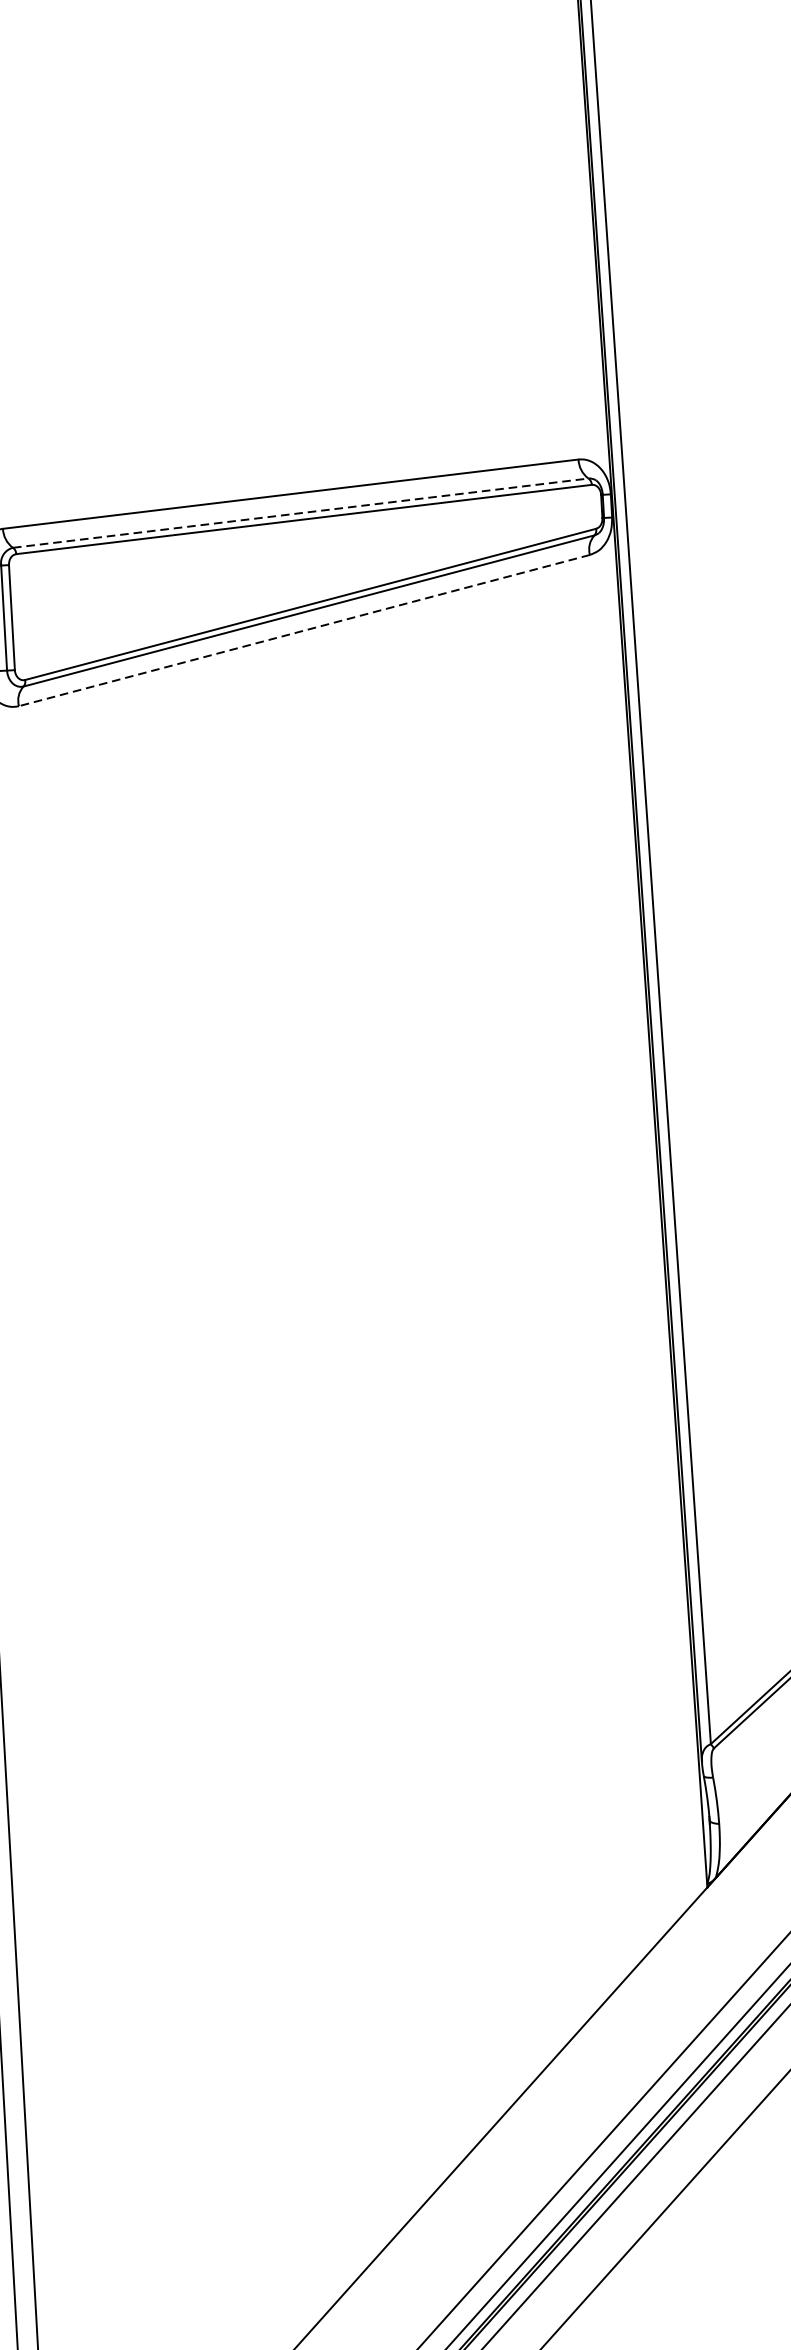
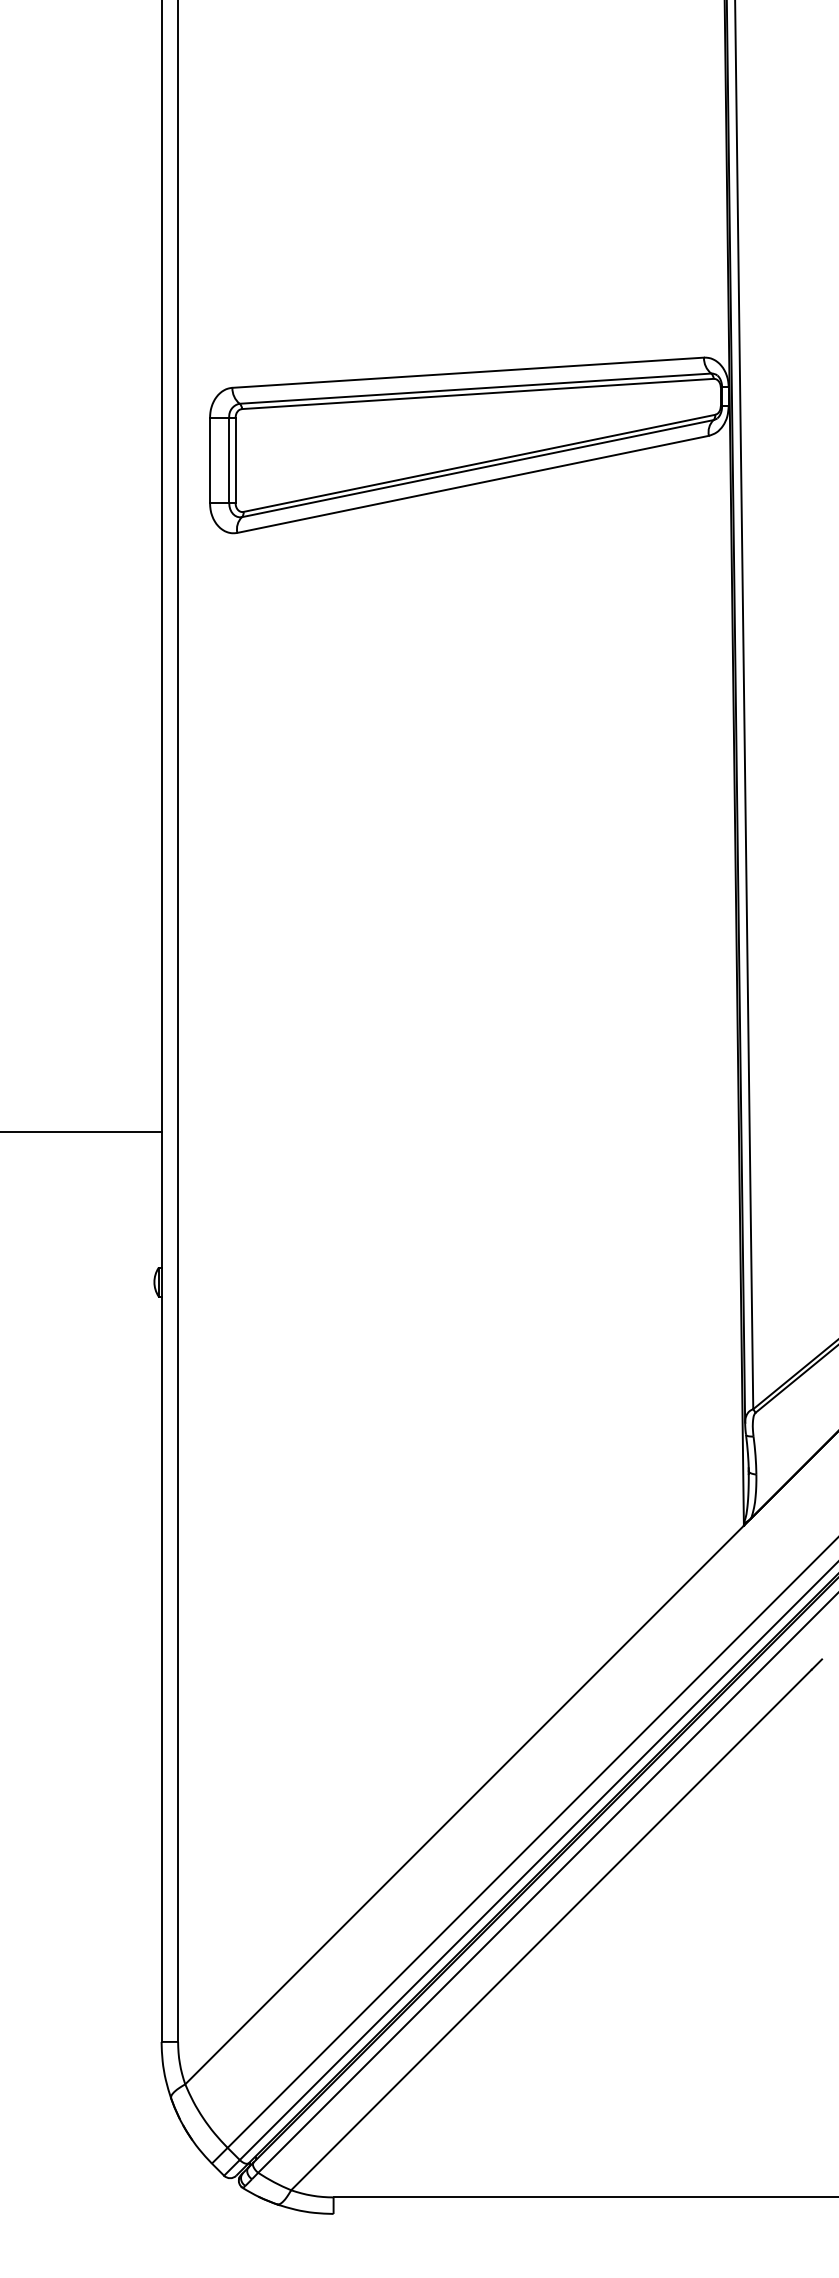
line: (300, 512) -> (475, 388), dashed -> solid
line: (304, 630) -> (473, 484), dashed -> solid

